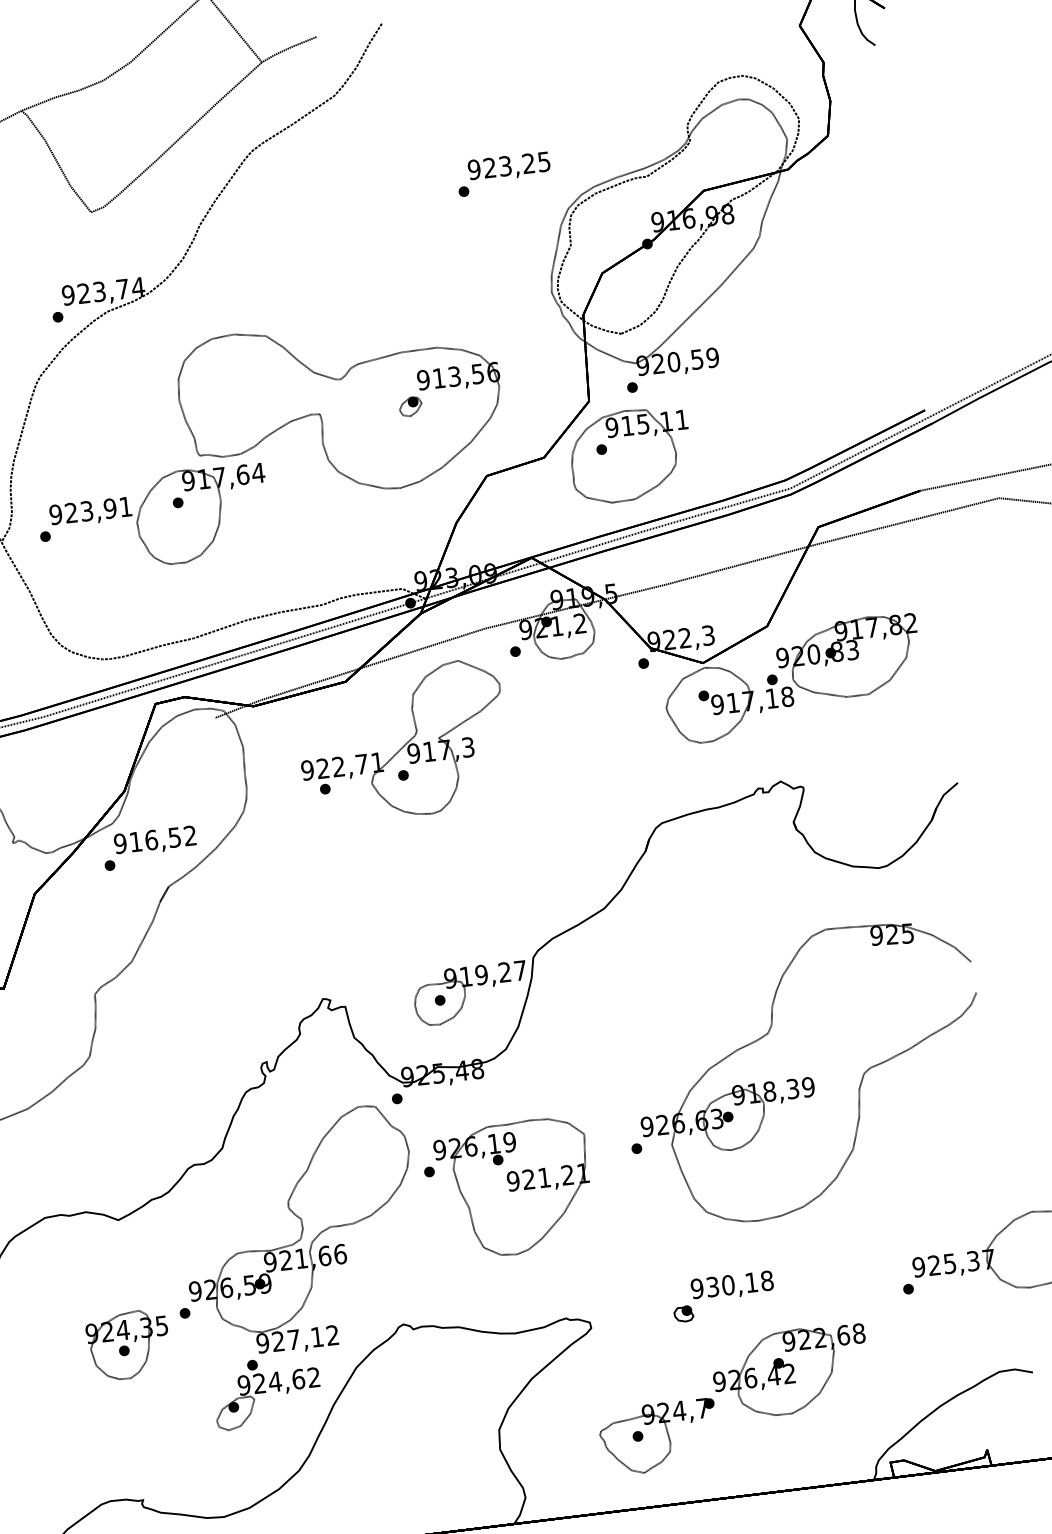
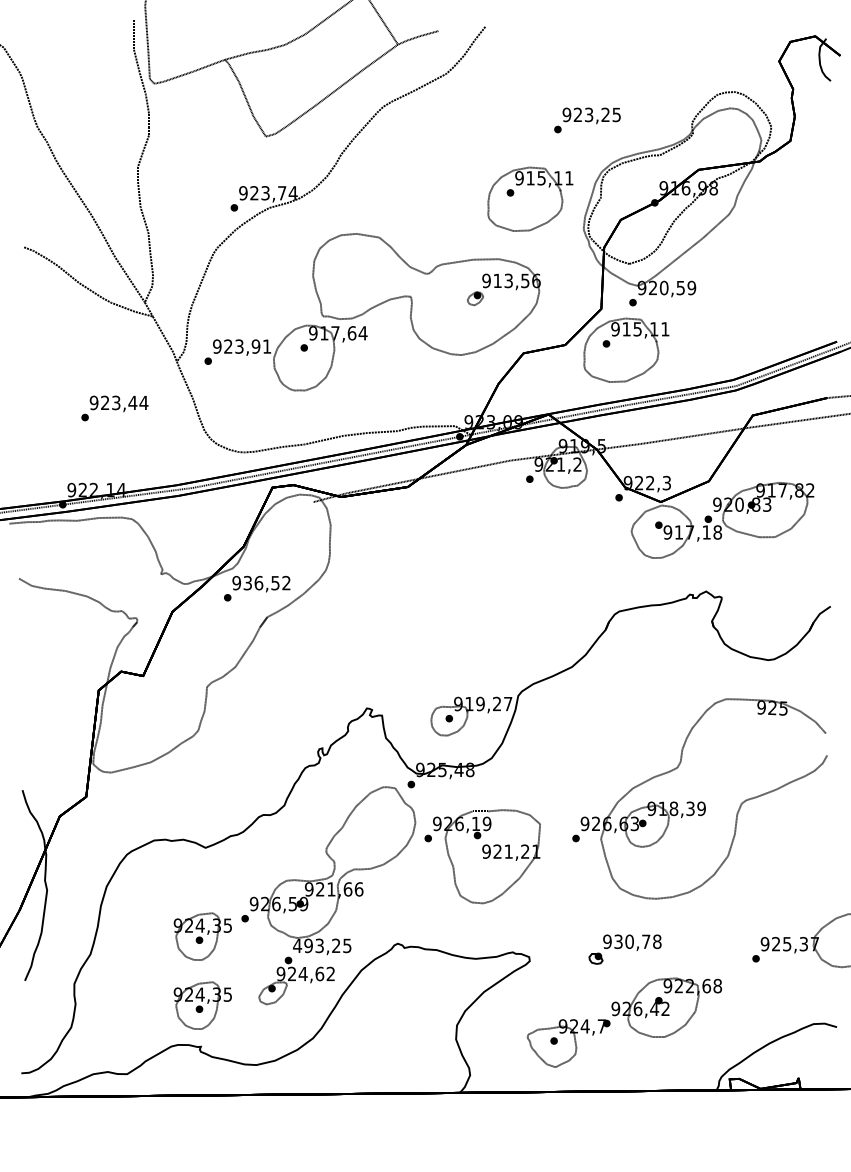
text: (504, 174) -> (587, 120), moved
part: (472, 257) -> (530, 198), added
part: (401, 741) -> (442, 533), removed
text: (135, 841) -> (247, 582), 916,52 -> 936,52
text: (752, 1282) -> (646, 941), 930,18 -> 930,78
text: (297, 1338) -> (322, 945), 927,12 -> 493,25
part: (138, 1441) -> (202, 1005), added

